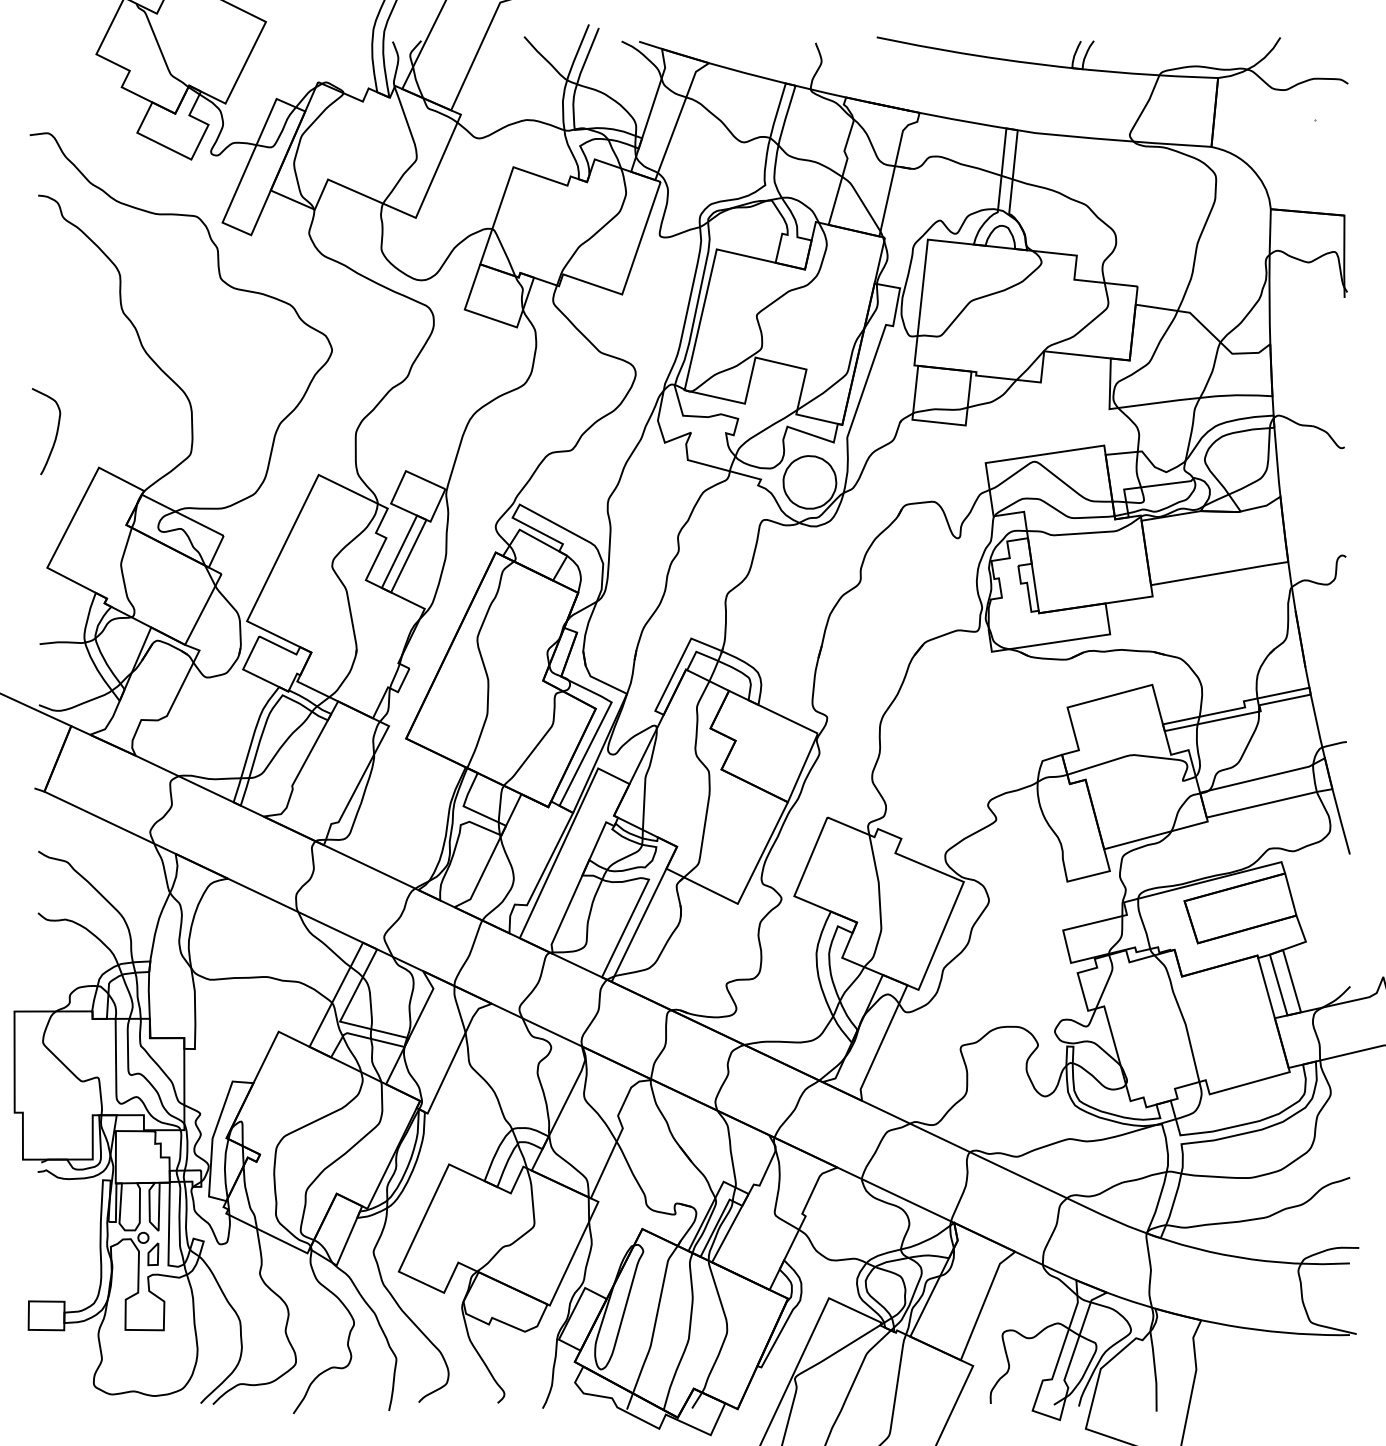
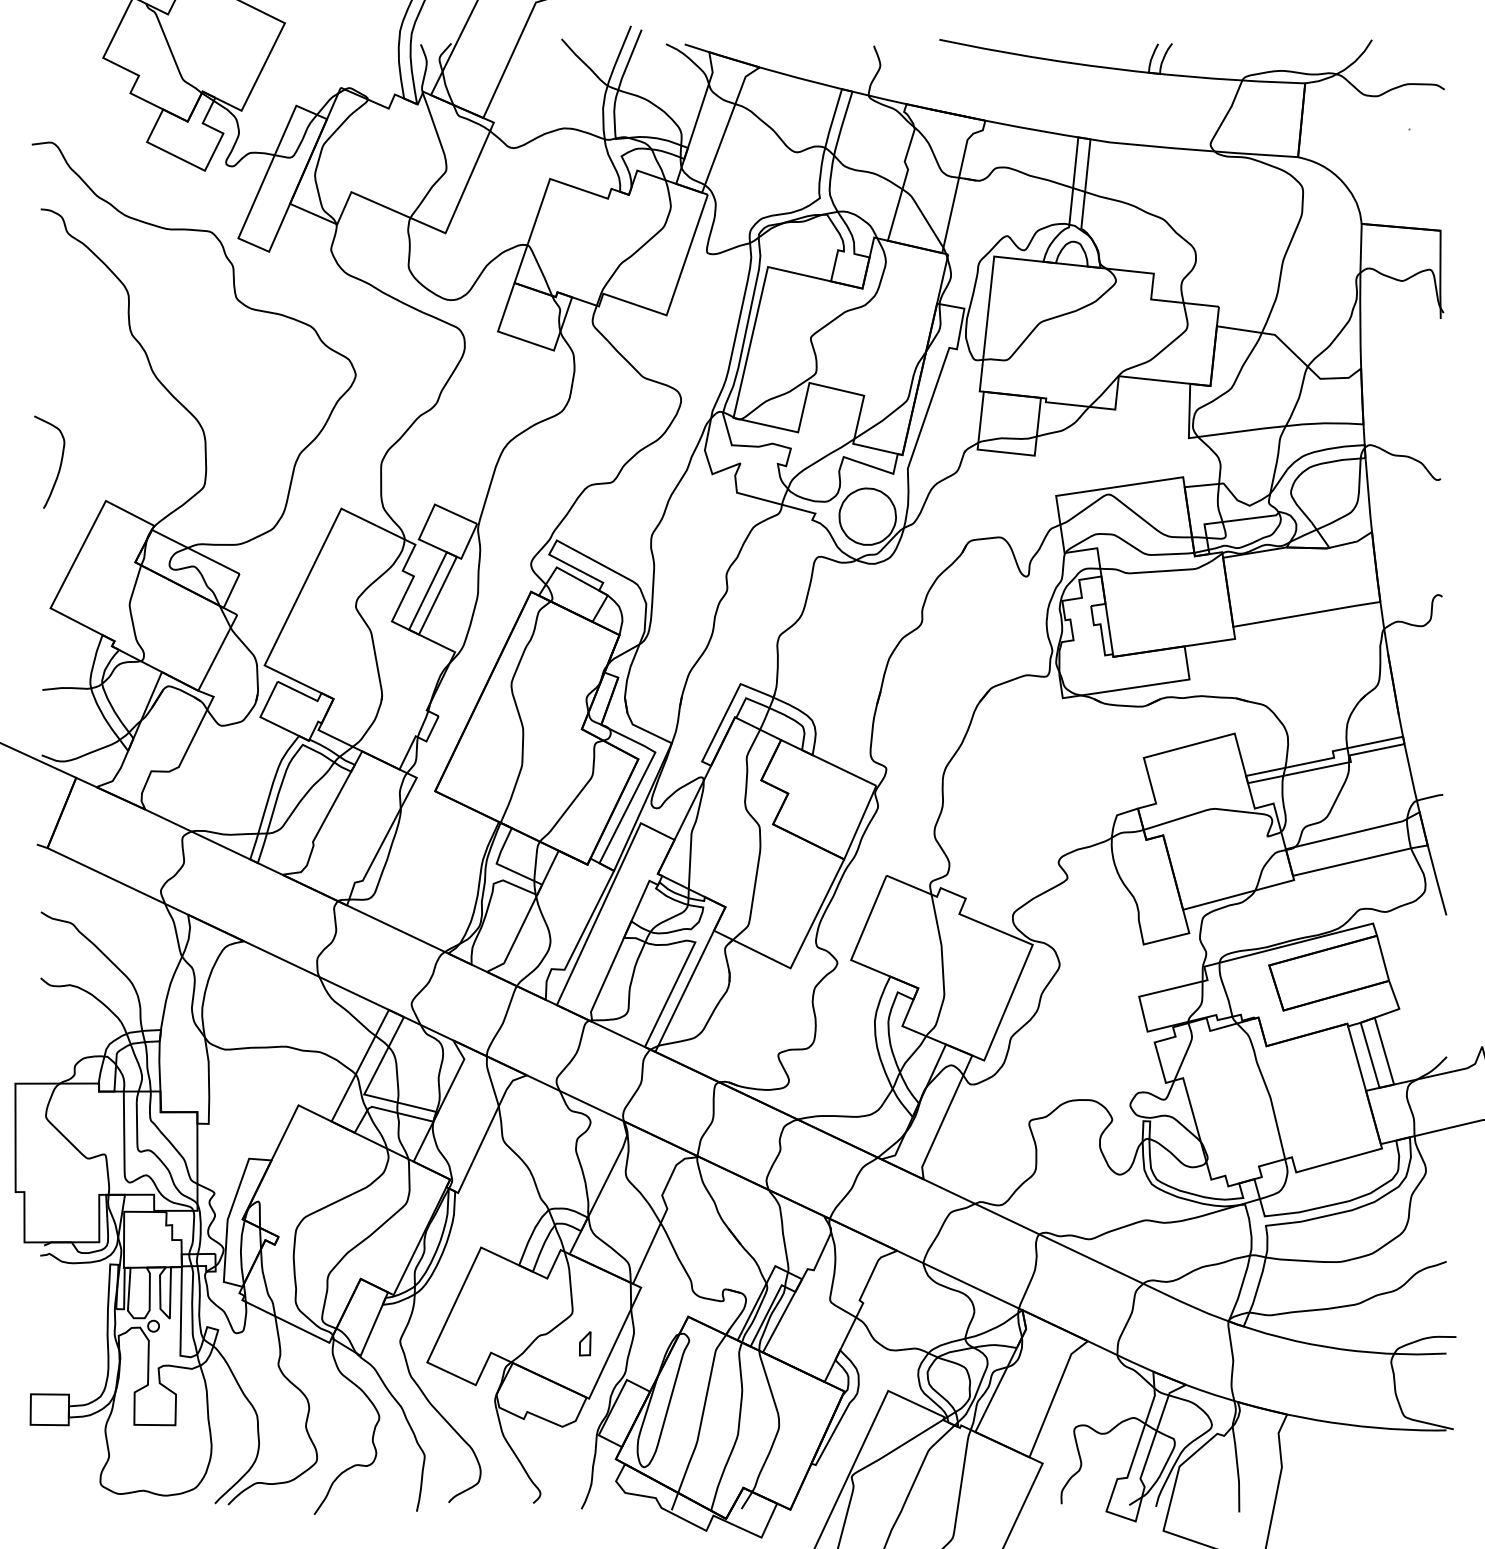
part: (153, 1253) -> (585, 1343), moved

